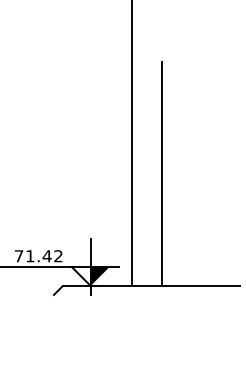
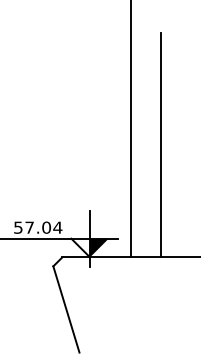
text: (38, 256) -> (37, 227), 71.42 -> 57.04
line: (66, 337) -> (65, 308), added

